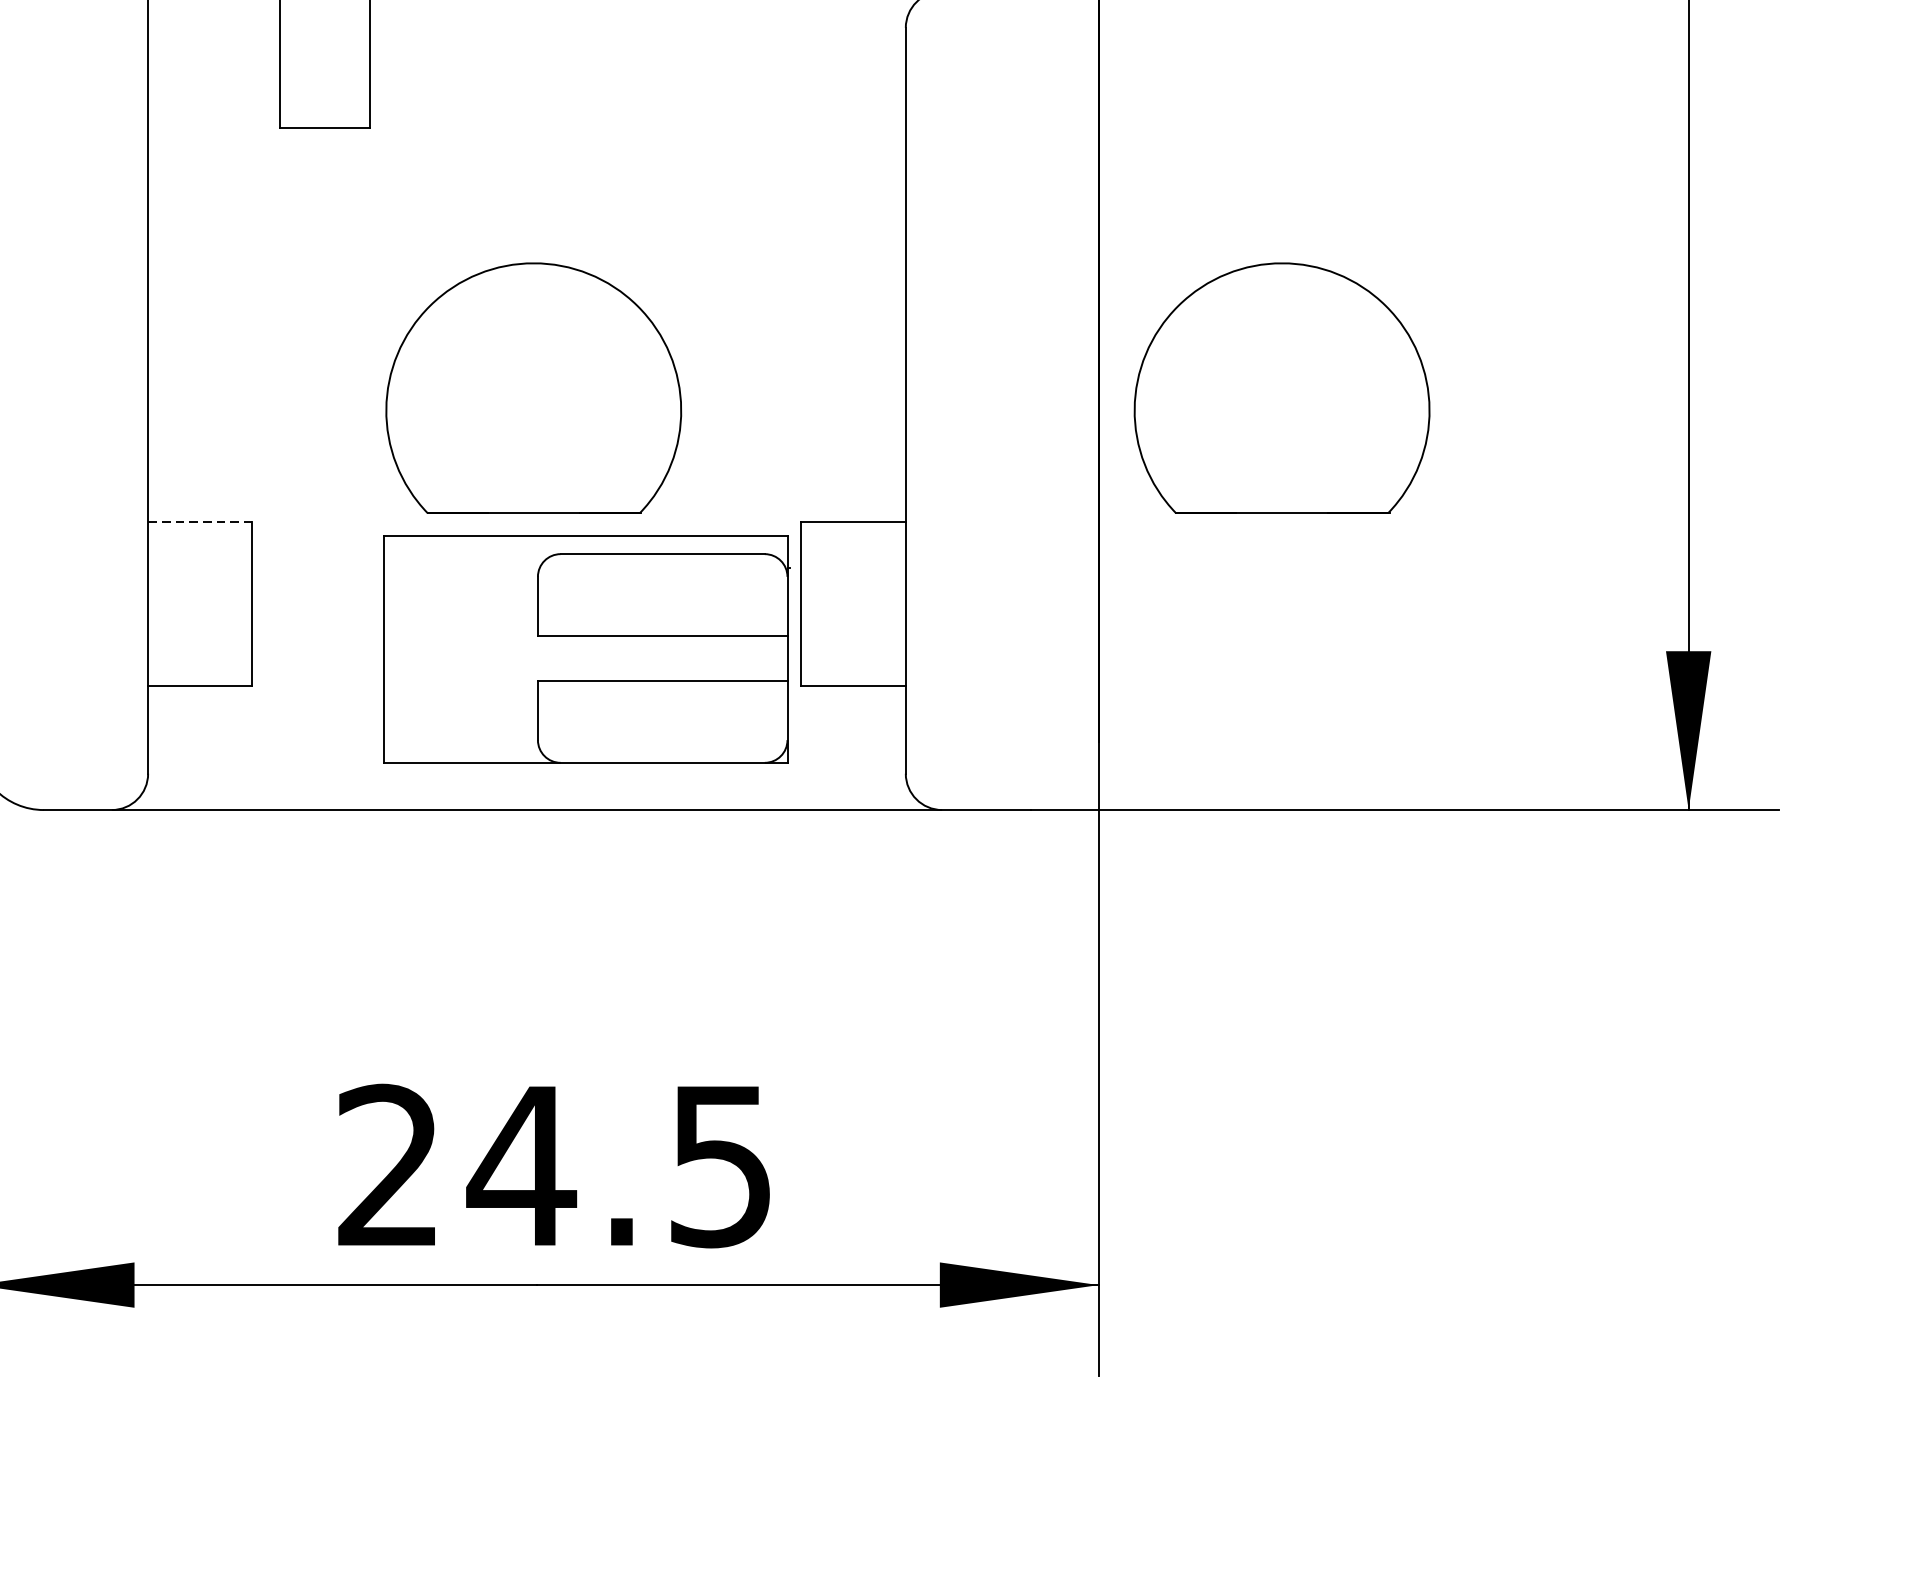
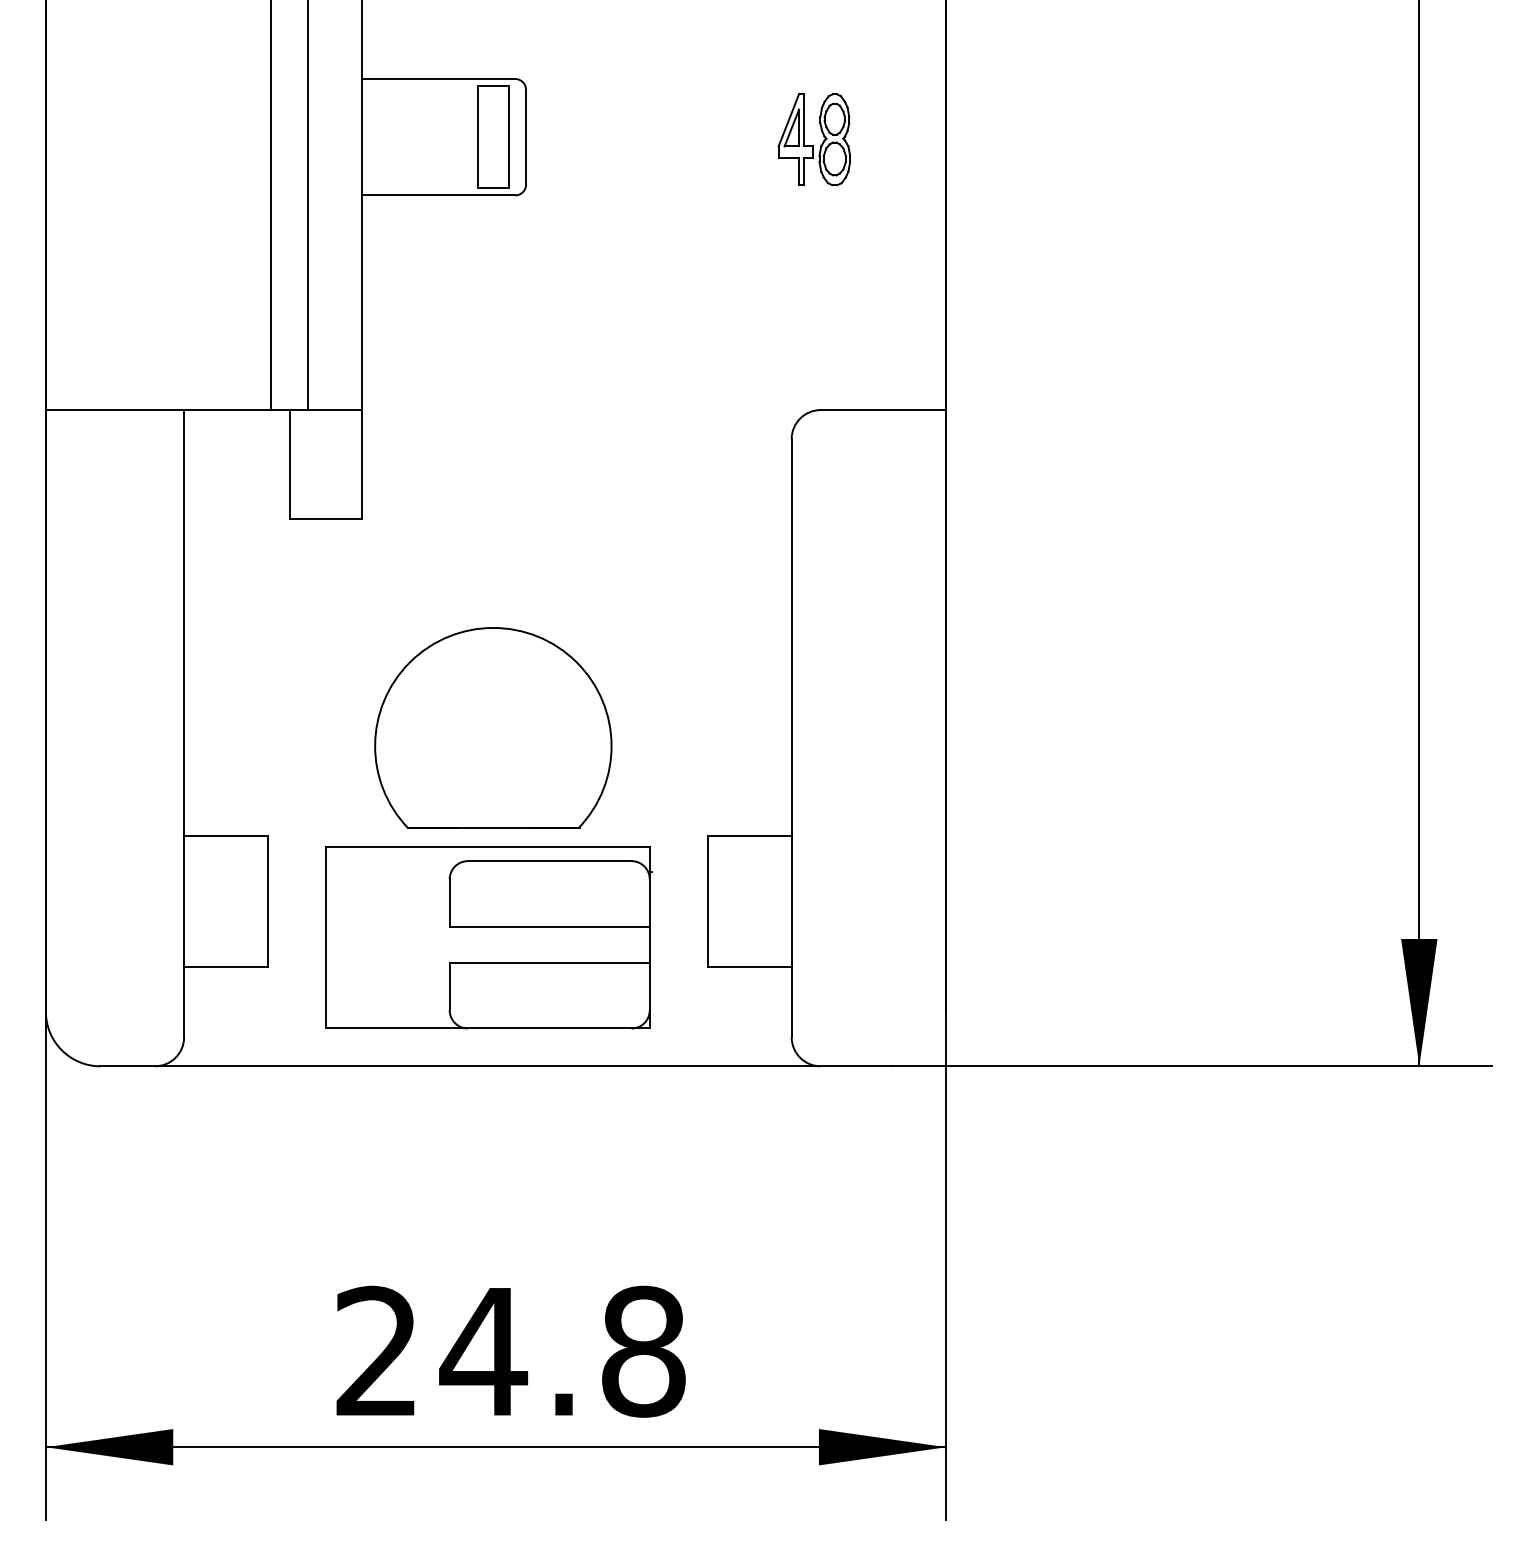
part: (1282, 387) -> (1093, 727), removed
line: (199, 522) -> (225, 835), dashed -> solid
part: (586, 649) -> (488, 937), moved
text: (721, 1165) -> (643, 1351), 24.5 -> 24.8

